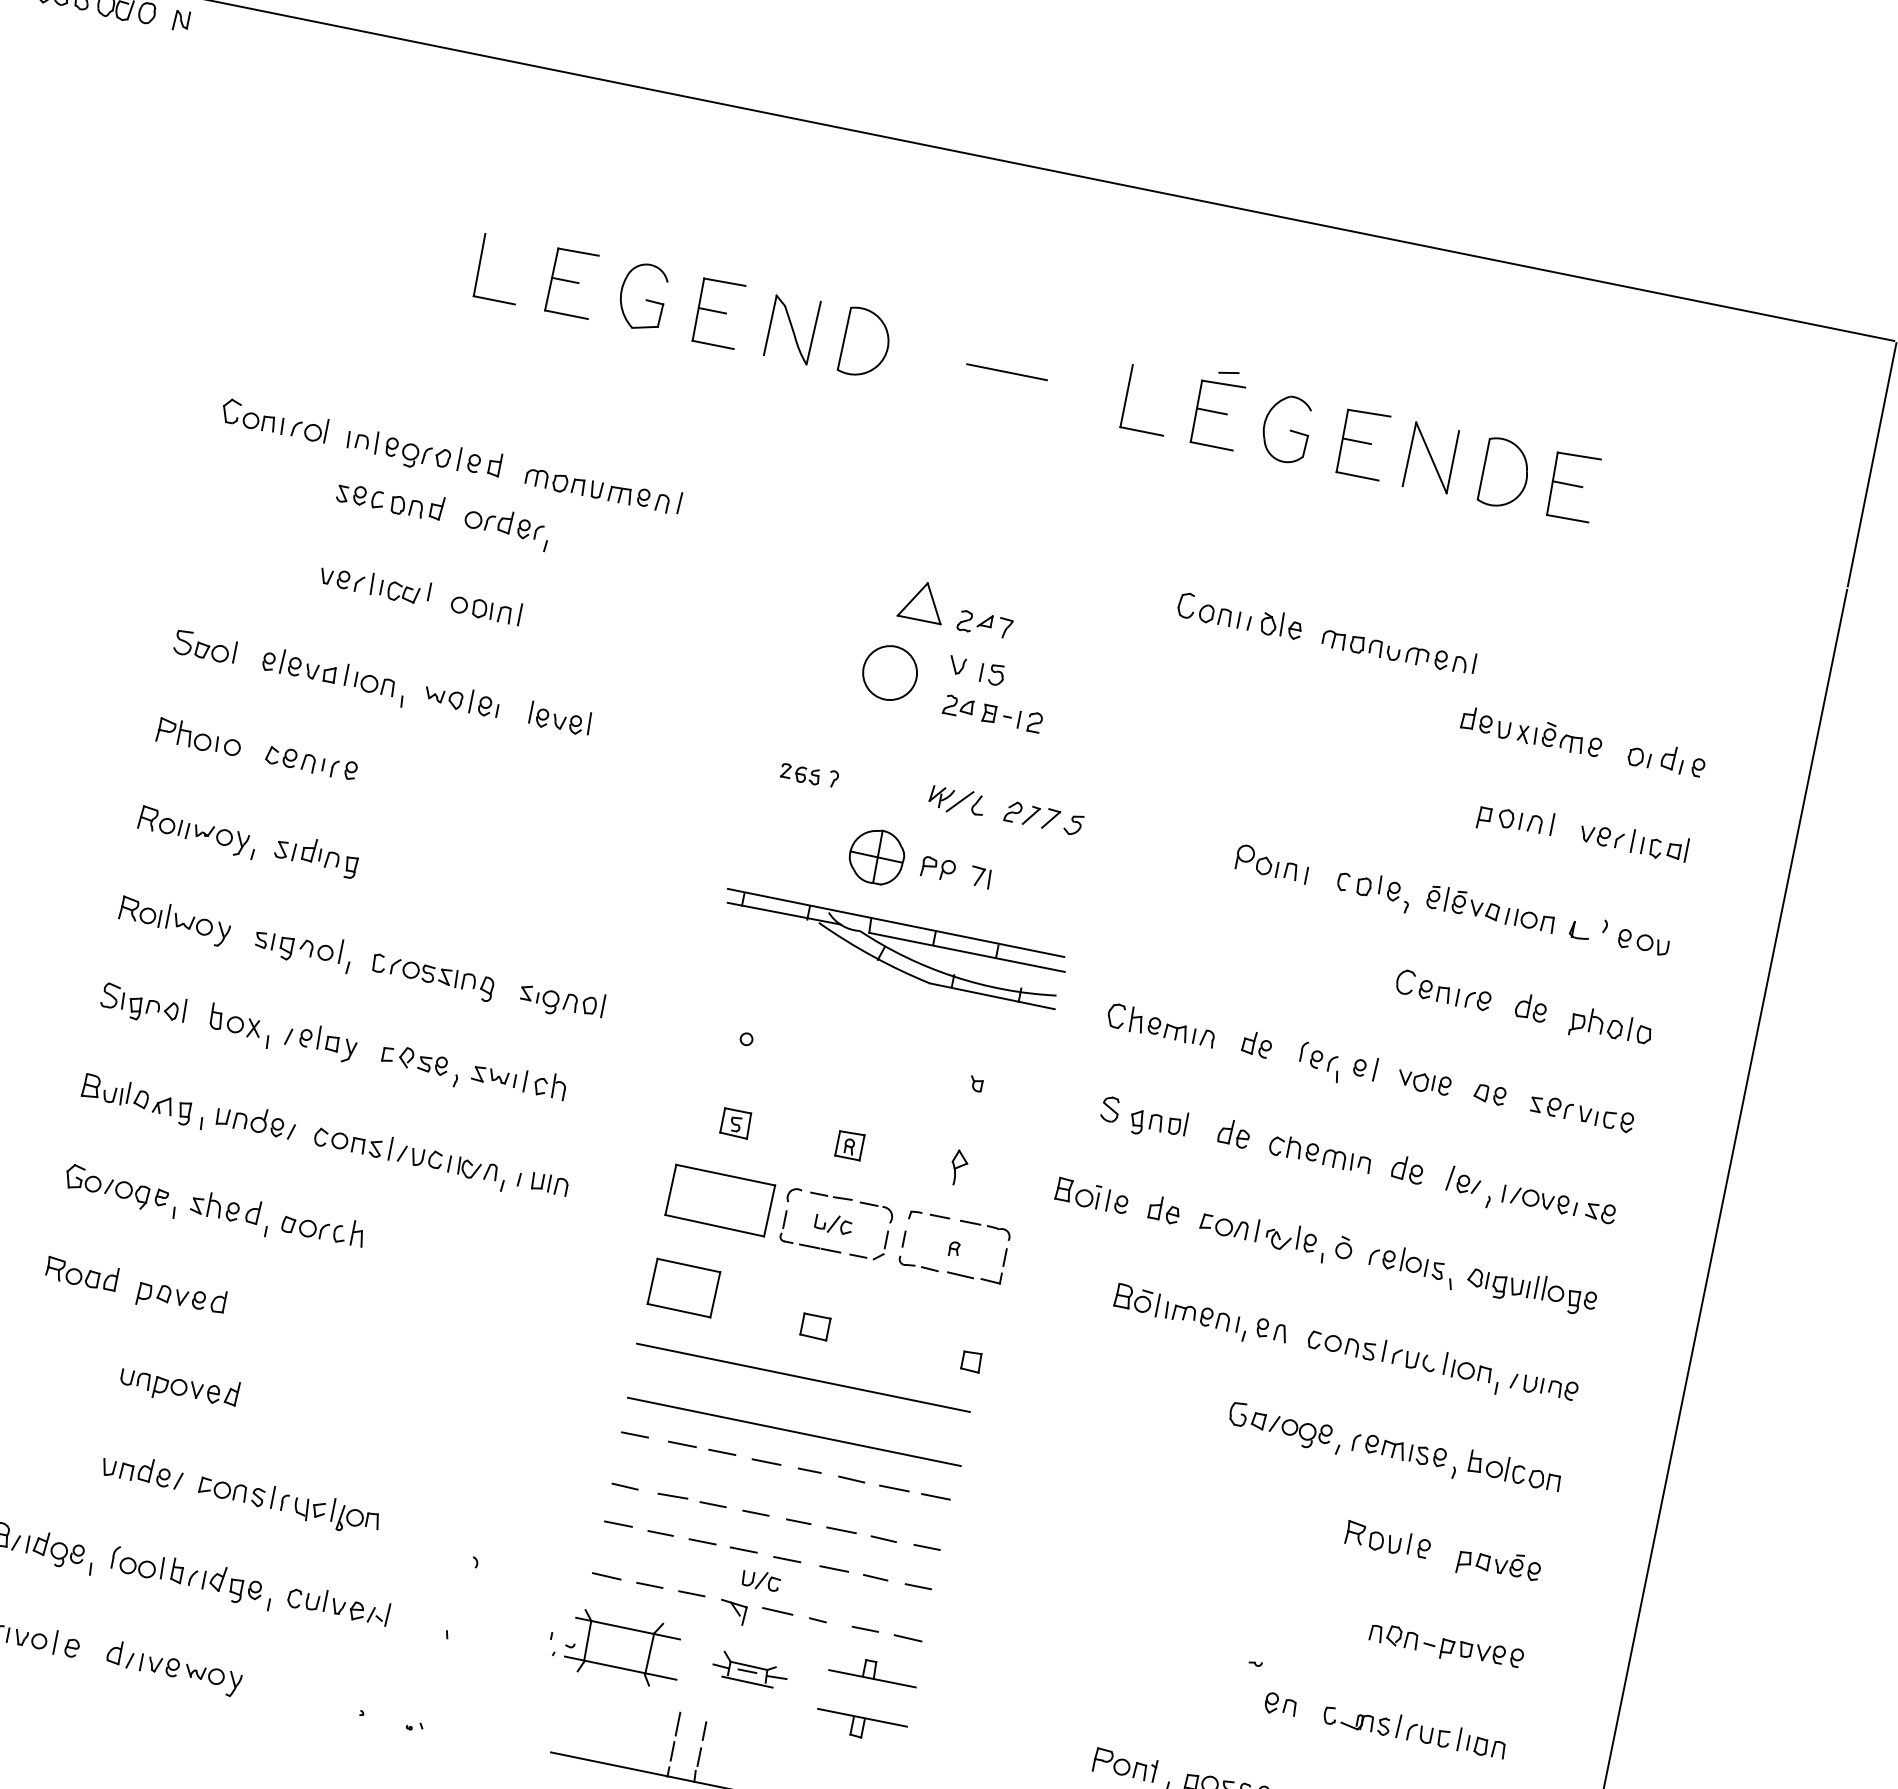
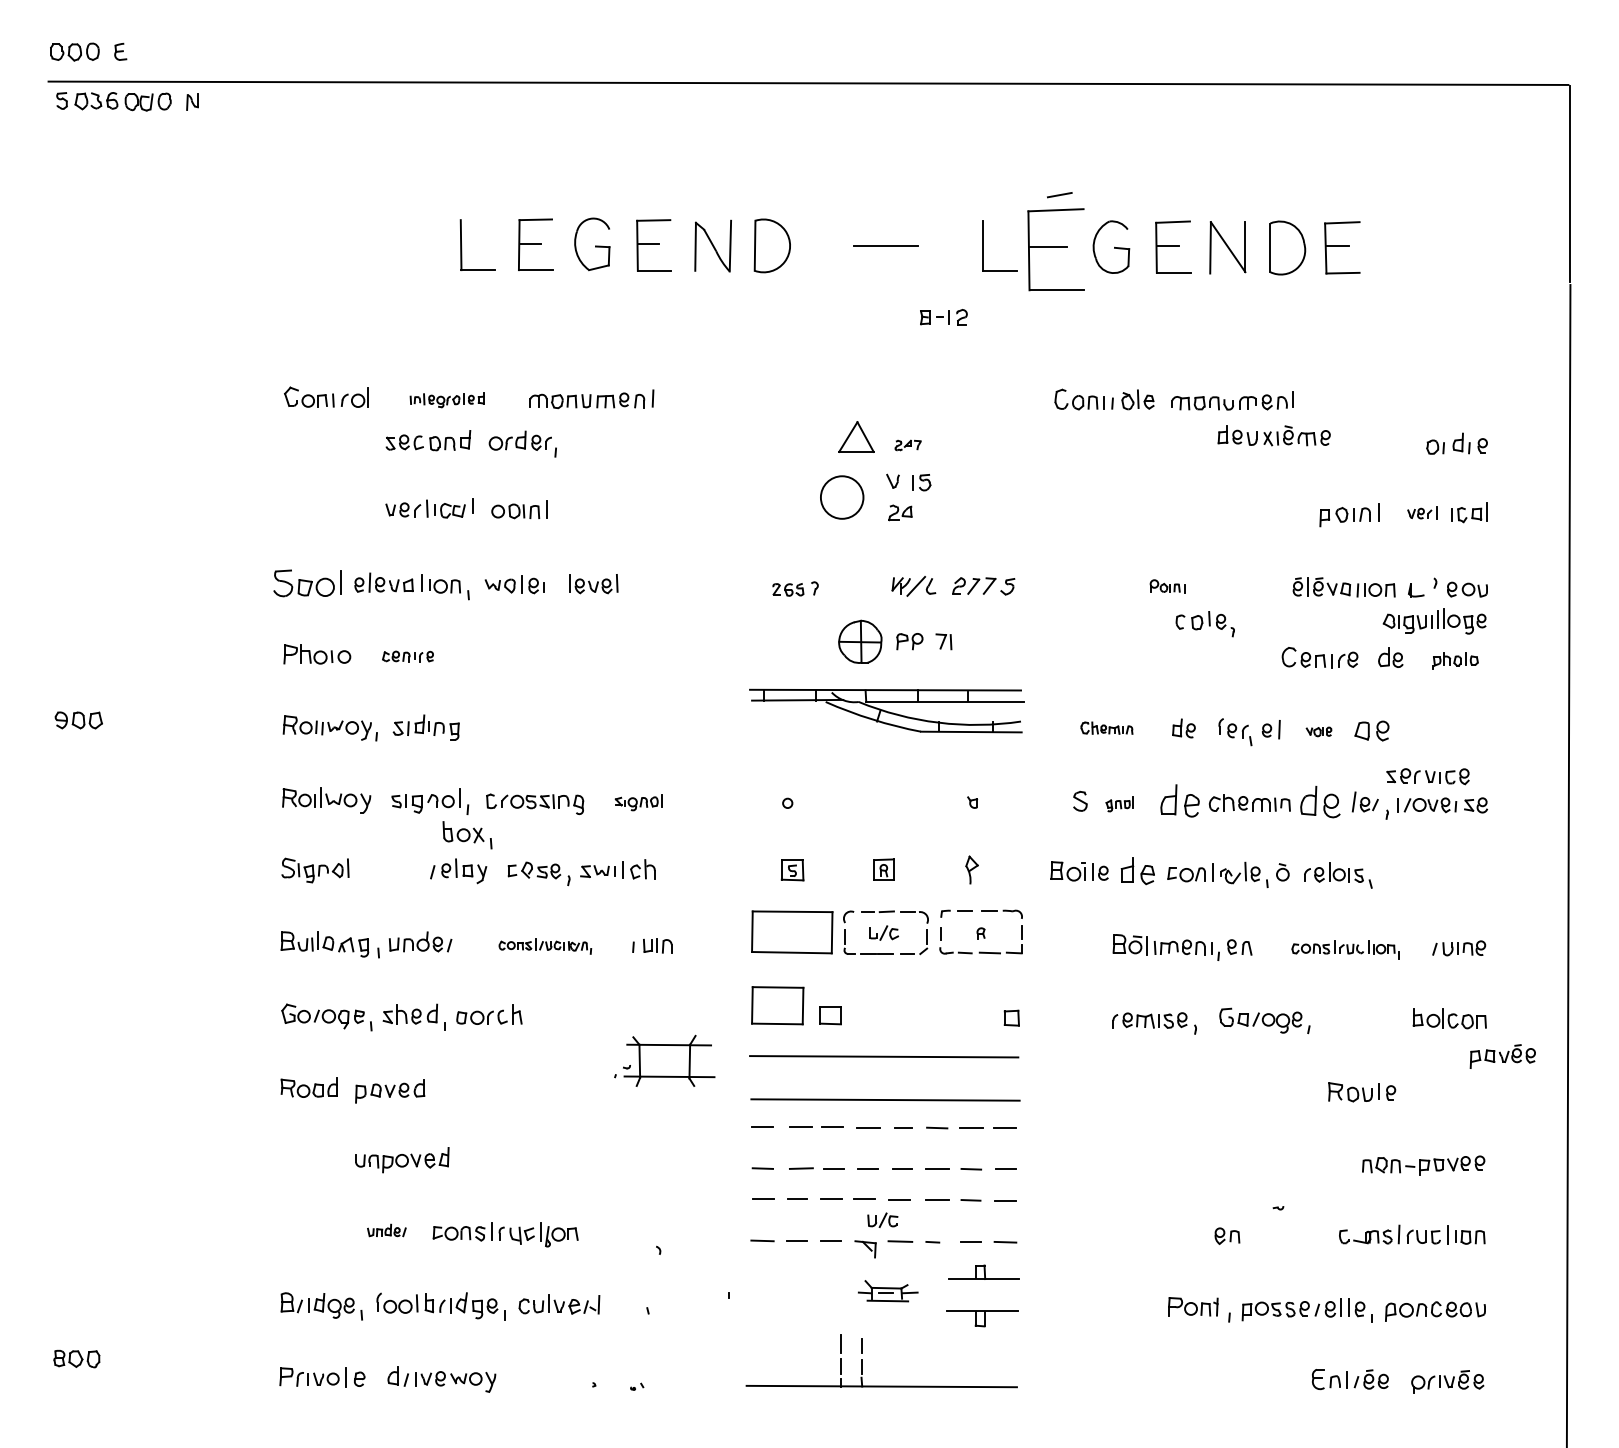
part: (1218, 408) -> (1055, 241), size x1.6
part: (423, 453) -> (446, 399), size x0.6
part: (984, 624) -> (907, 445), size x0.6
part: (204, 647) -> (307, 583), size x1.4
part: (1011, 717) -> (943, 317), moved
part: (1530, 731) -> (1273, 435), moved
part: (310, 762) -> (407, 656), size x0.7
part: (1606, 835) -> (1422, 512), size x0.7
part: (1271, 864) -> (1167, 586), size x0.6
part: (1372, 890) -> (1204, 624), moved
part: (561, 1001) -> (638, 802), size x0.7
part: (1161, 1024) -> (1106, 727), size x0.6
part: (240, 1026) -> (467, 835), moved
part: (1611, 1027) -> (1455, 660), size x0.7
part: (1423, 1081) -> (1318, 731), size x0.6
part: (1489, 1093) -> (1371, 730), size x1.4
part: (1581, 1113) -> (1427, 776), moved
part: (1158, 1123) -> (1119, 804), size x0.6
part: (1233, 1132) -> (1179, 800), size x1.6
part: (410, 1156) -> (545, 946), size x0.6
part: (1407, 1168) -> (1319, 801), size x1.6
part: (1164, 1209) -> (1137, 870), size x1.4
part: (1531, 1289) -> (1434, 621), moved
part: (815, 1326) -> (830, 1015), moved
part: (1402, 1359) -> (1345, 949), size x0.7
part: (1404, 1455) -> (1154, 1023), moved
part: (142, 1470) -> (386, 1230), size x0.6
part: (1498, 1565) -> (1502, 1056), moved
part: (618, 1646) -> (664, 1060), moved
part: (1281, 1704) -> (1227, 1235), moved

